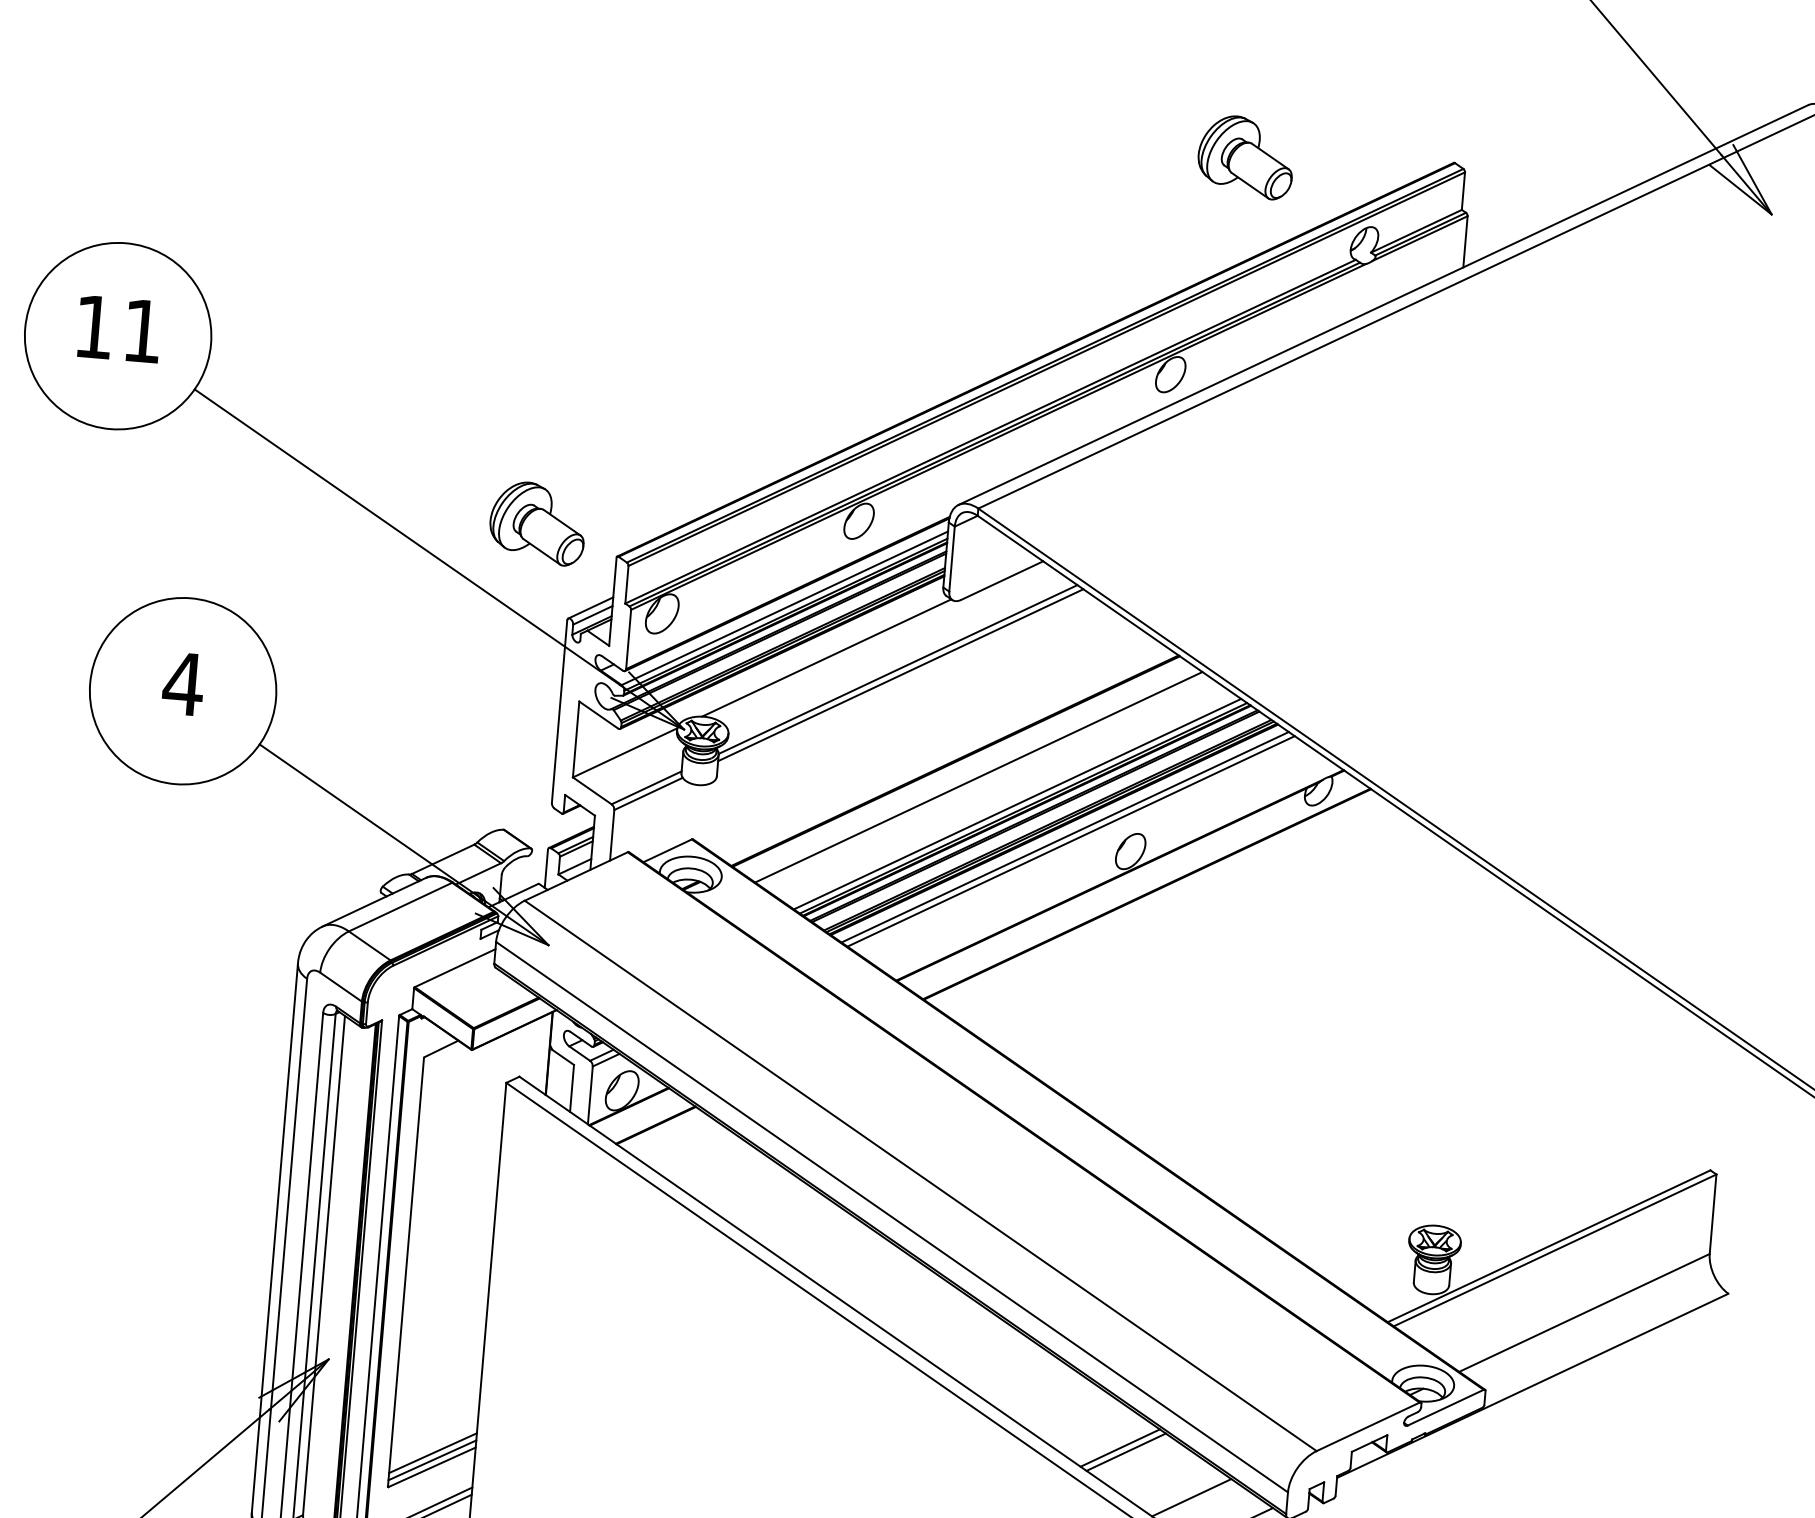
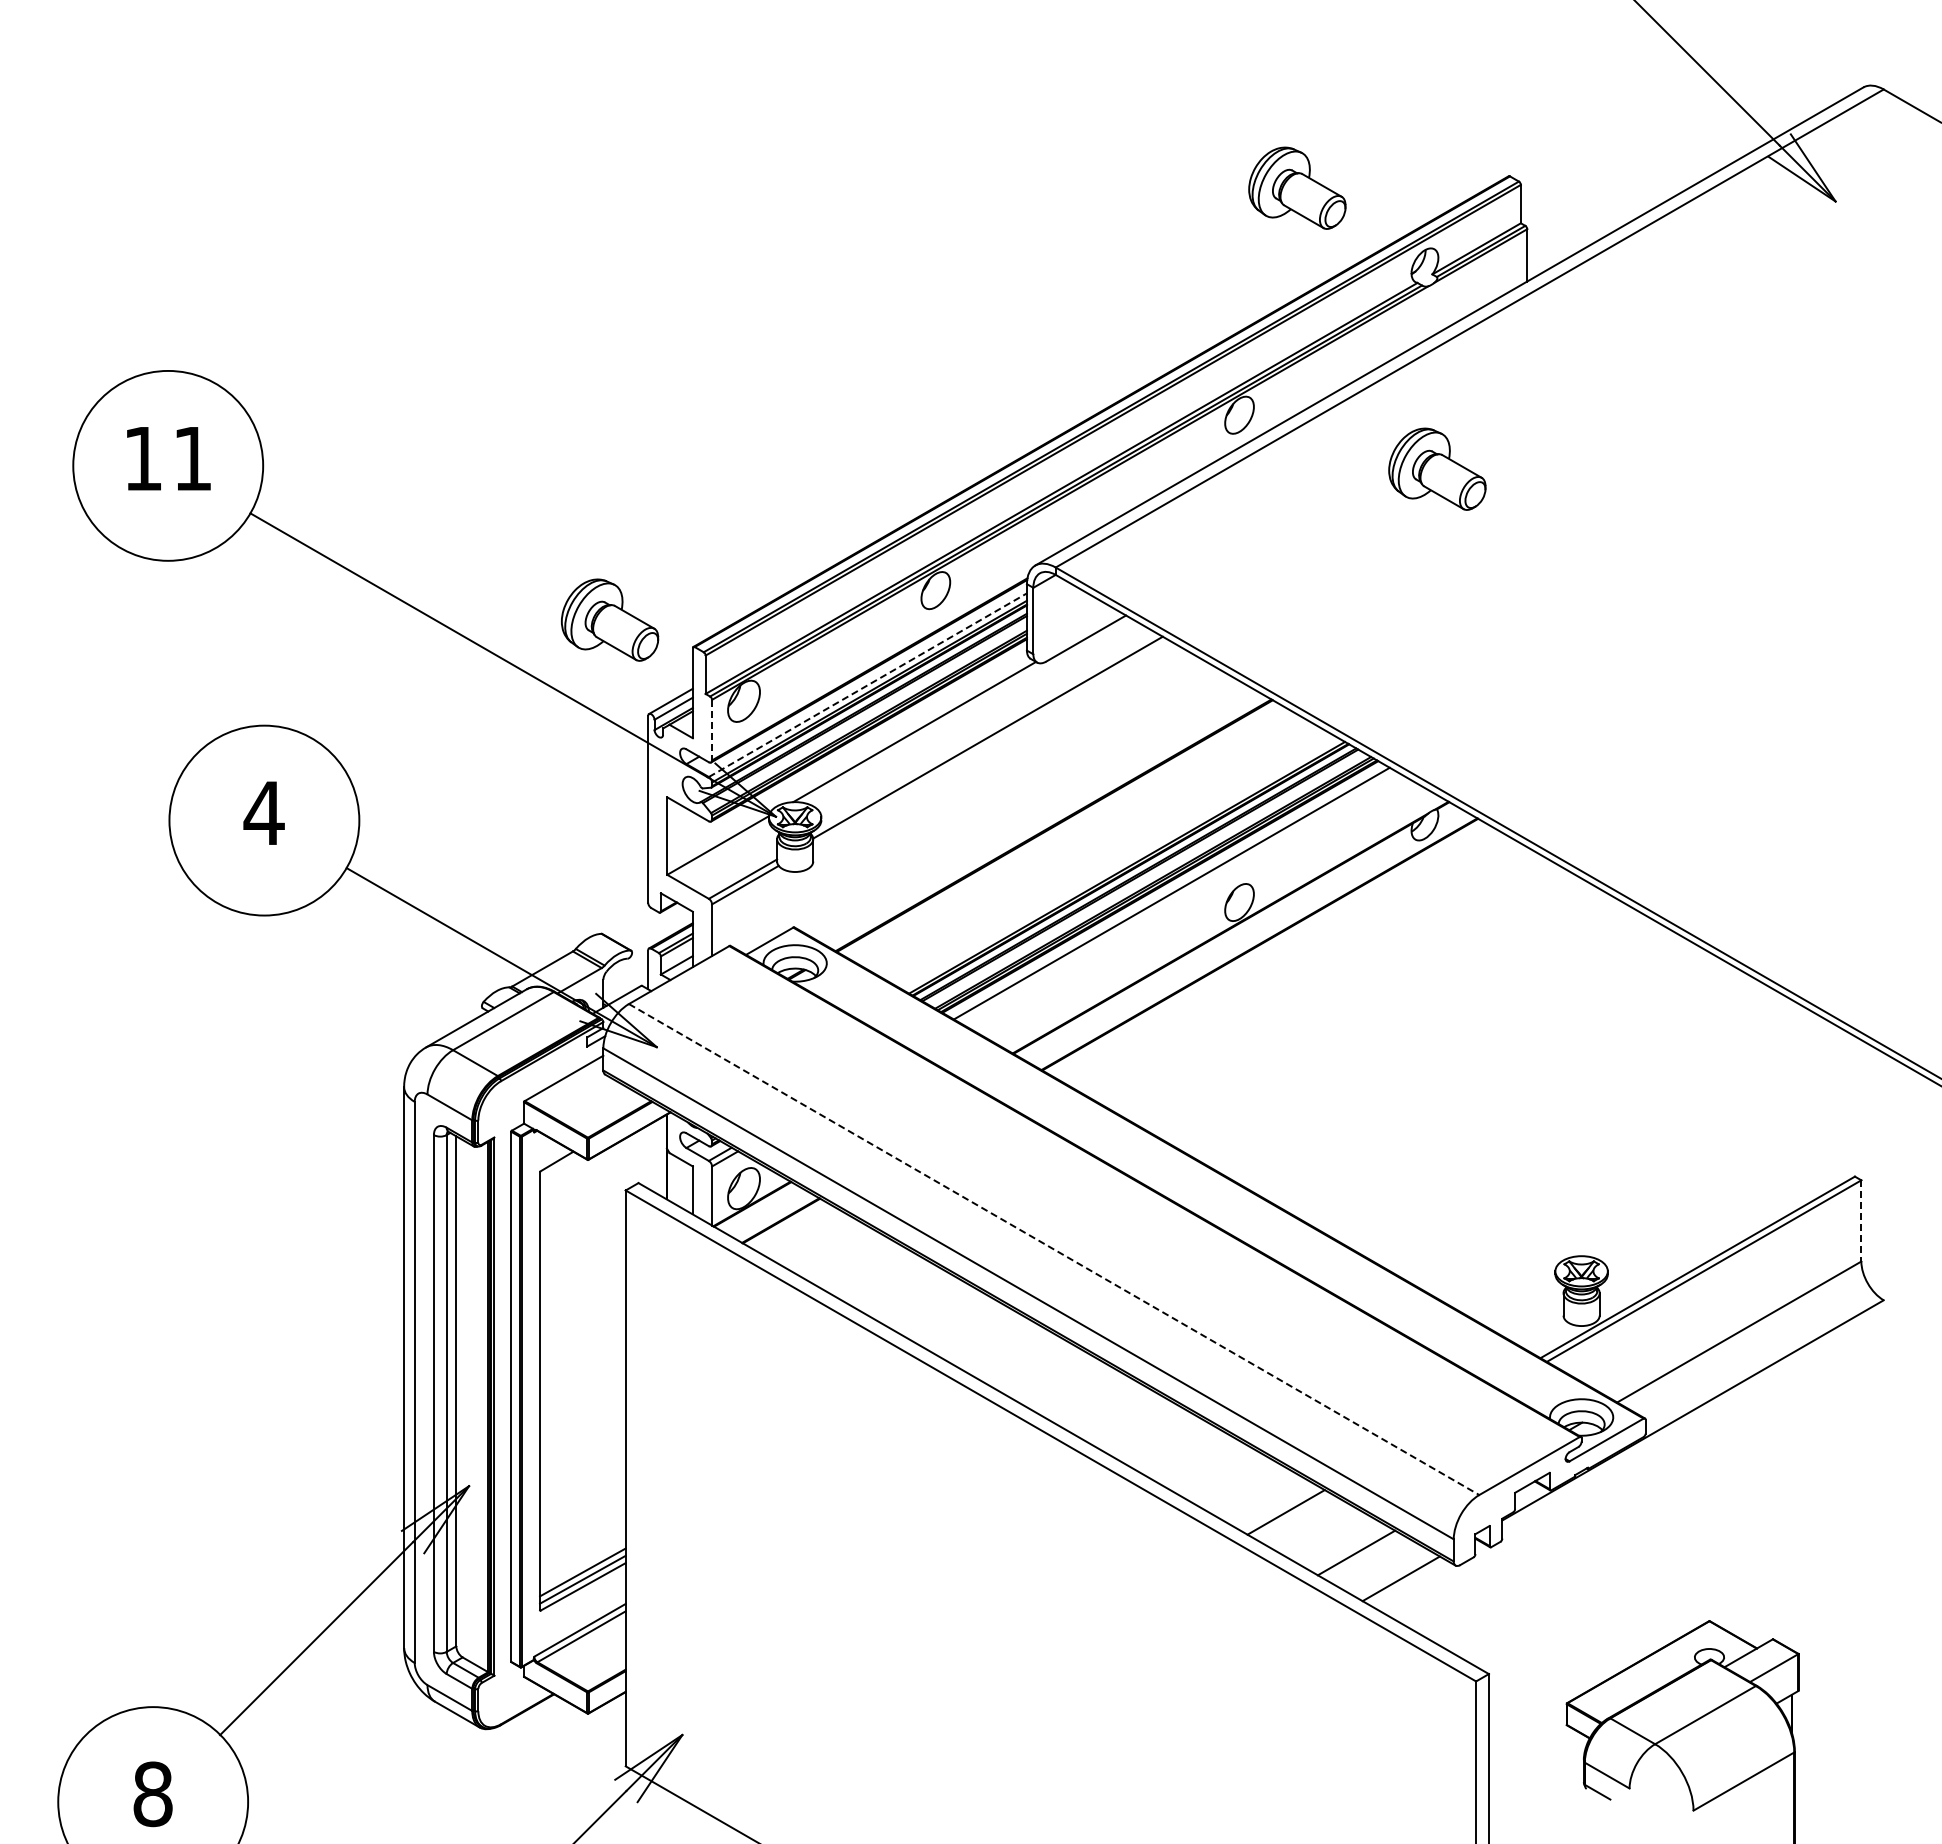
part: (1360, 443) -> (1437, 468), added
line: (784, 608) -> (867, 685), solid -> dashed
line: (629, 639) -> (712, 730), solid -> dashed
line: (901, 674) -> (991, 742), removed
line: (979, 776) -> (1079, 839), removed
line: (1017, 803) -> (1120, 863), removed
line: (1071, 841) -> (1178, 897), removed
line: (921, 1175) -> (1054, 1249), solid -> dashed
line: (1713, 1213) -> (1861, 1220), solid -> dashed
line: (1120, 1447) -> (1279, 1508), removed

